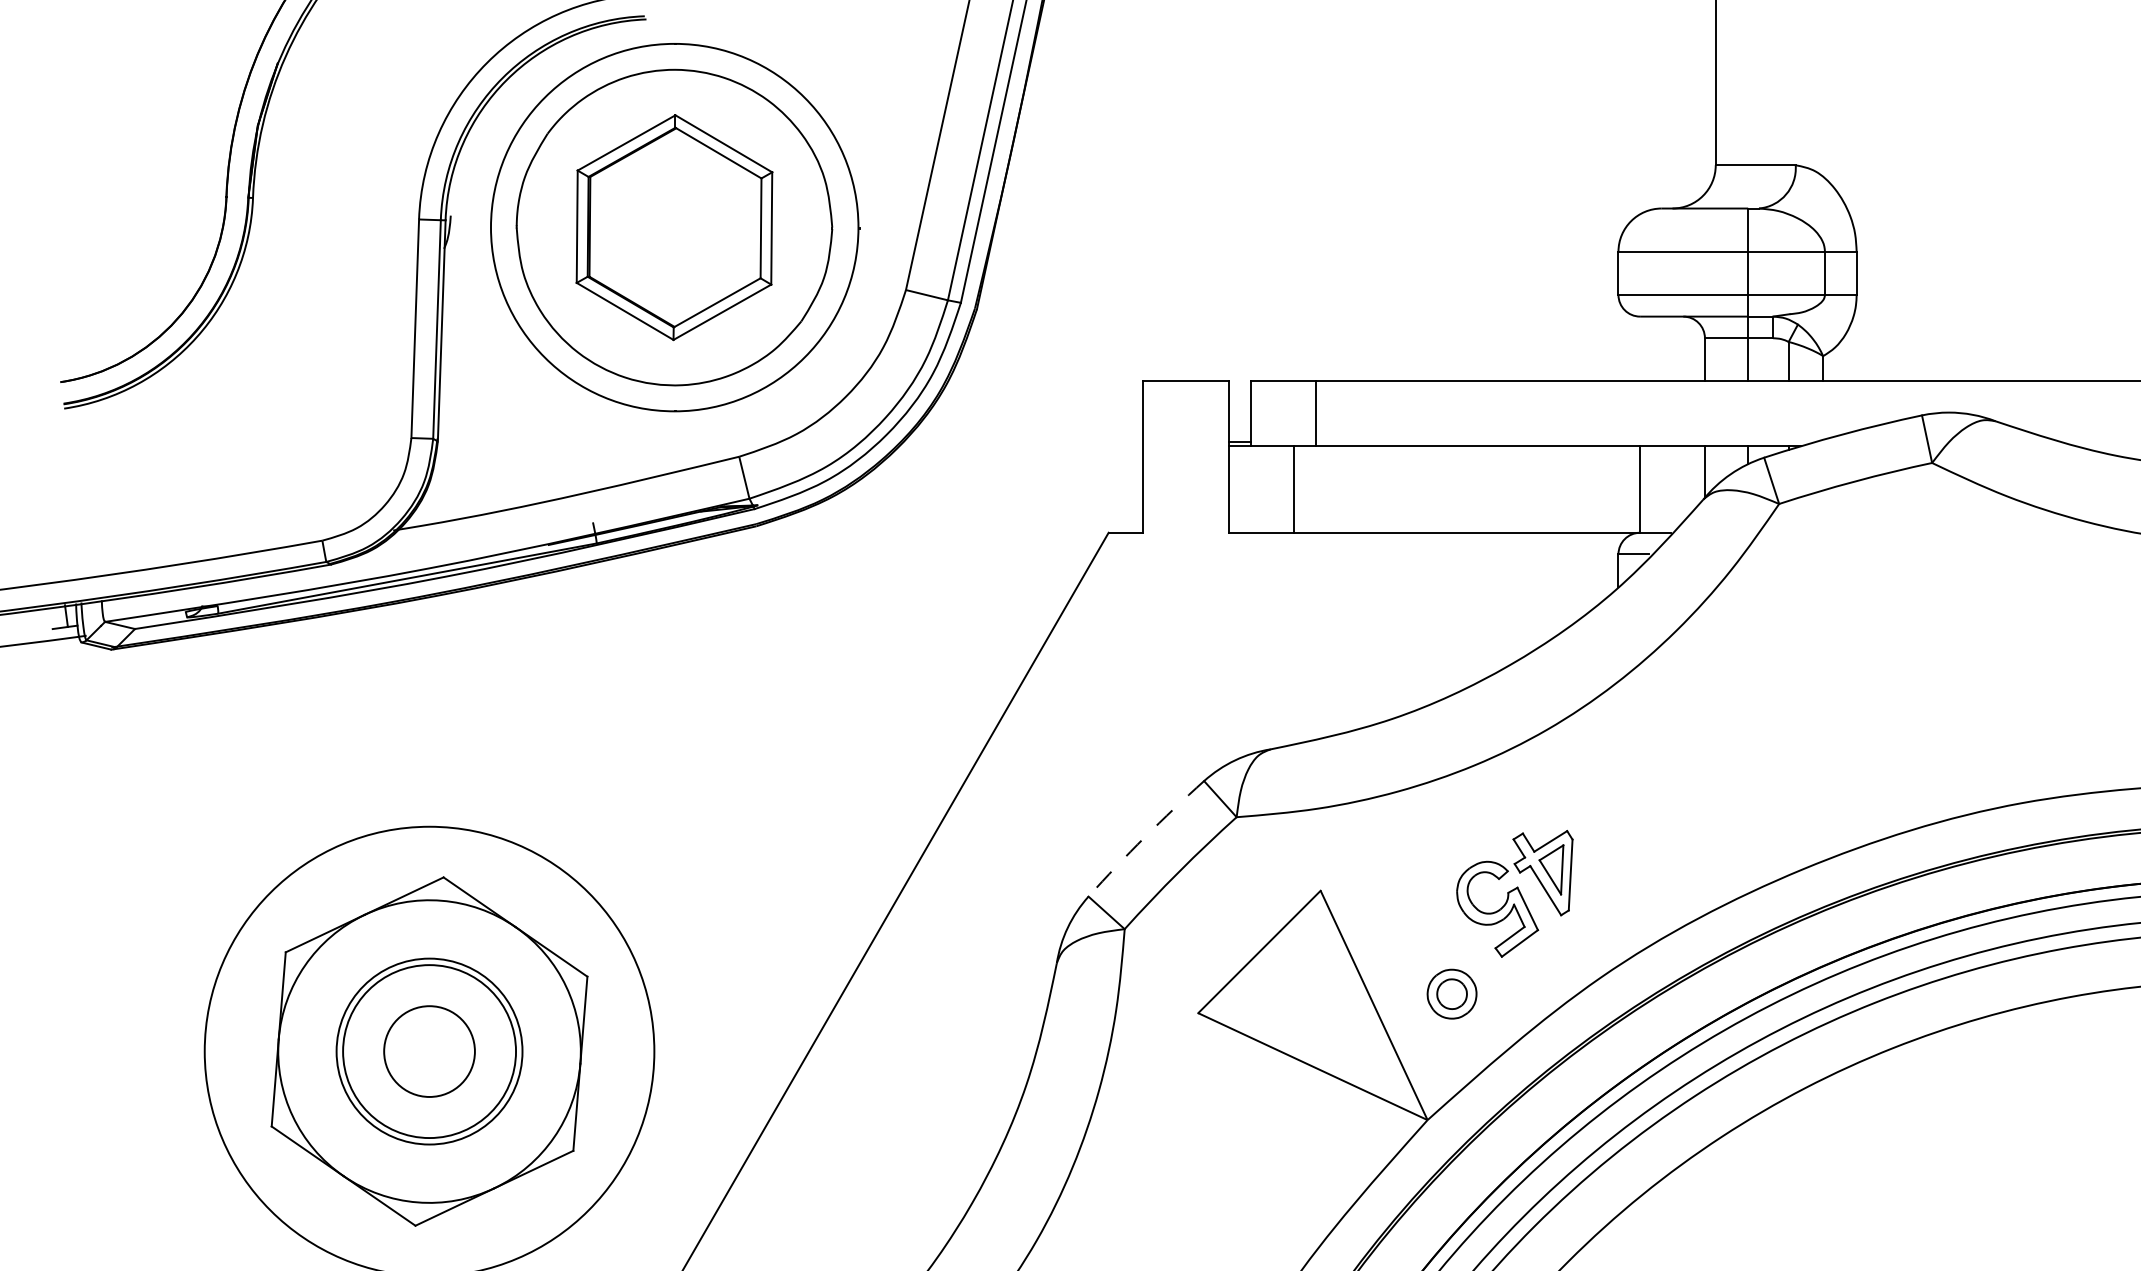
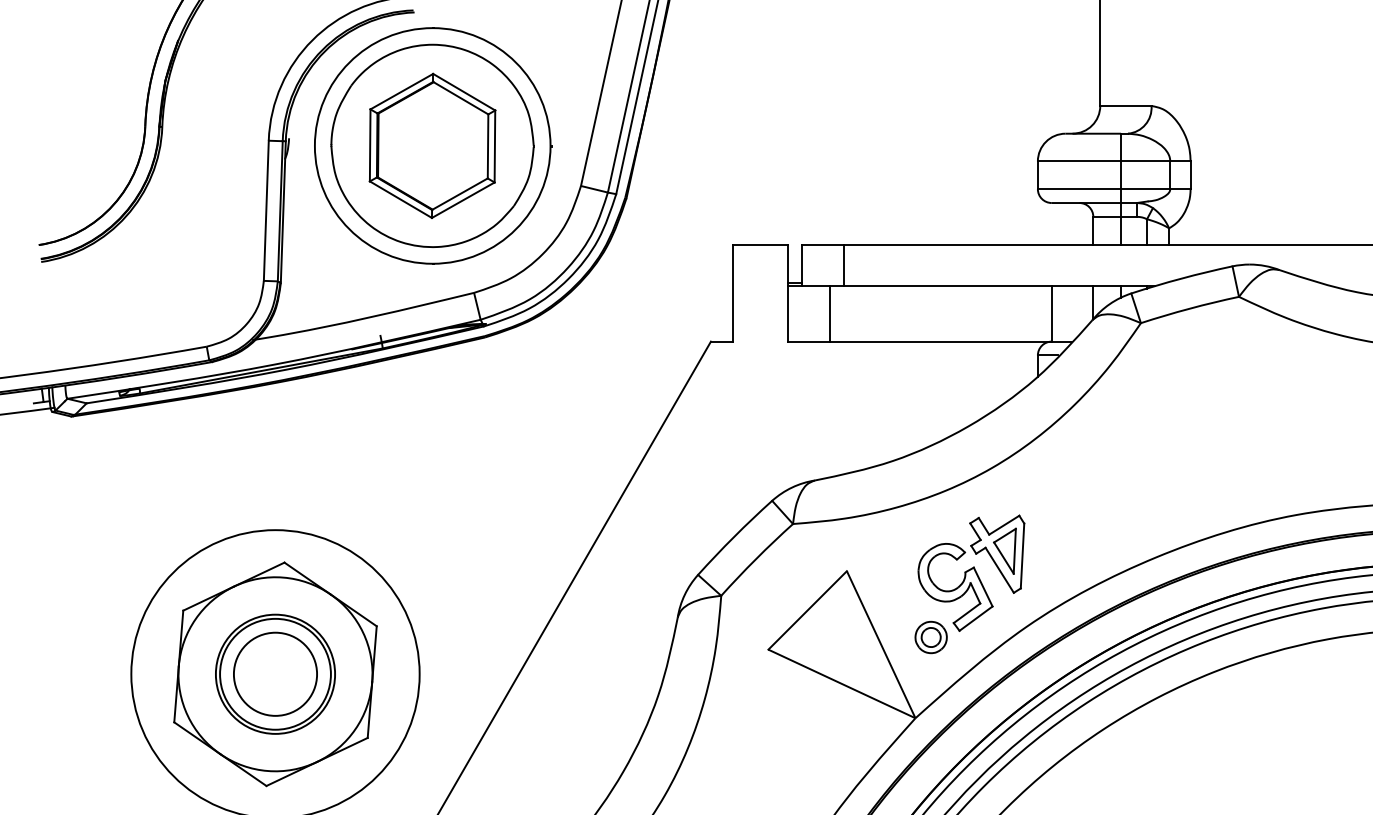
arc: (1145, 836) -> (734, 536), dashed -> solid
part: (1514, 892) -> (971, 572), size x1.43
circle: (429, 1050) -> (275, 673), size x1.43

